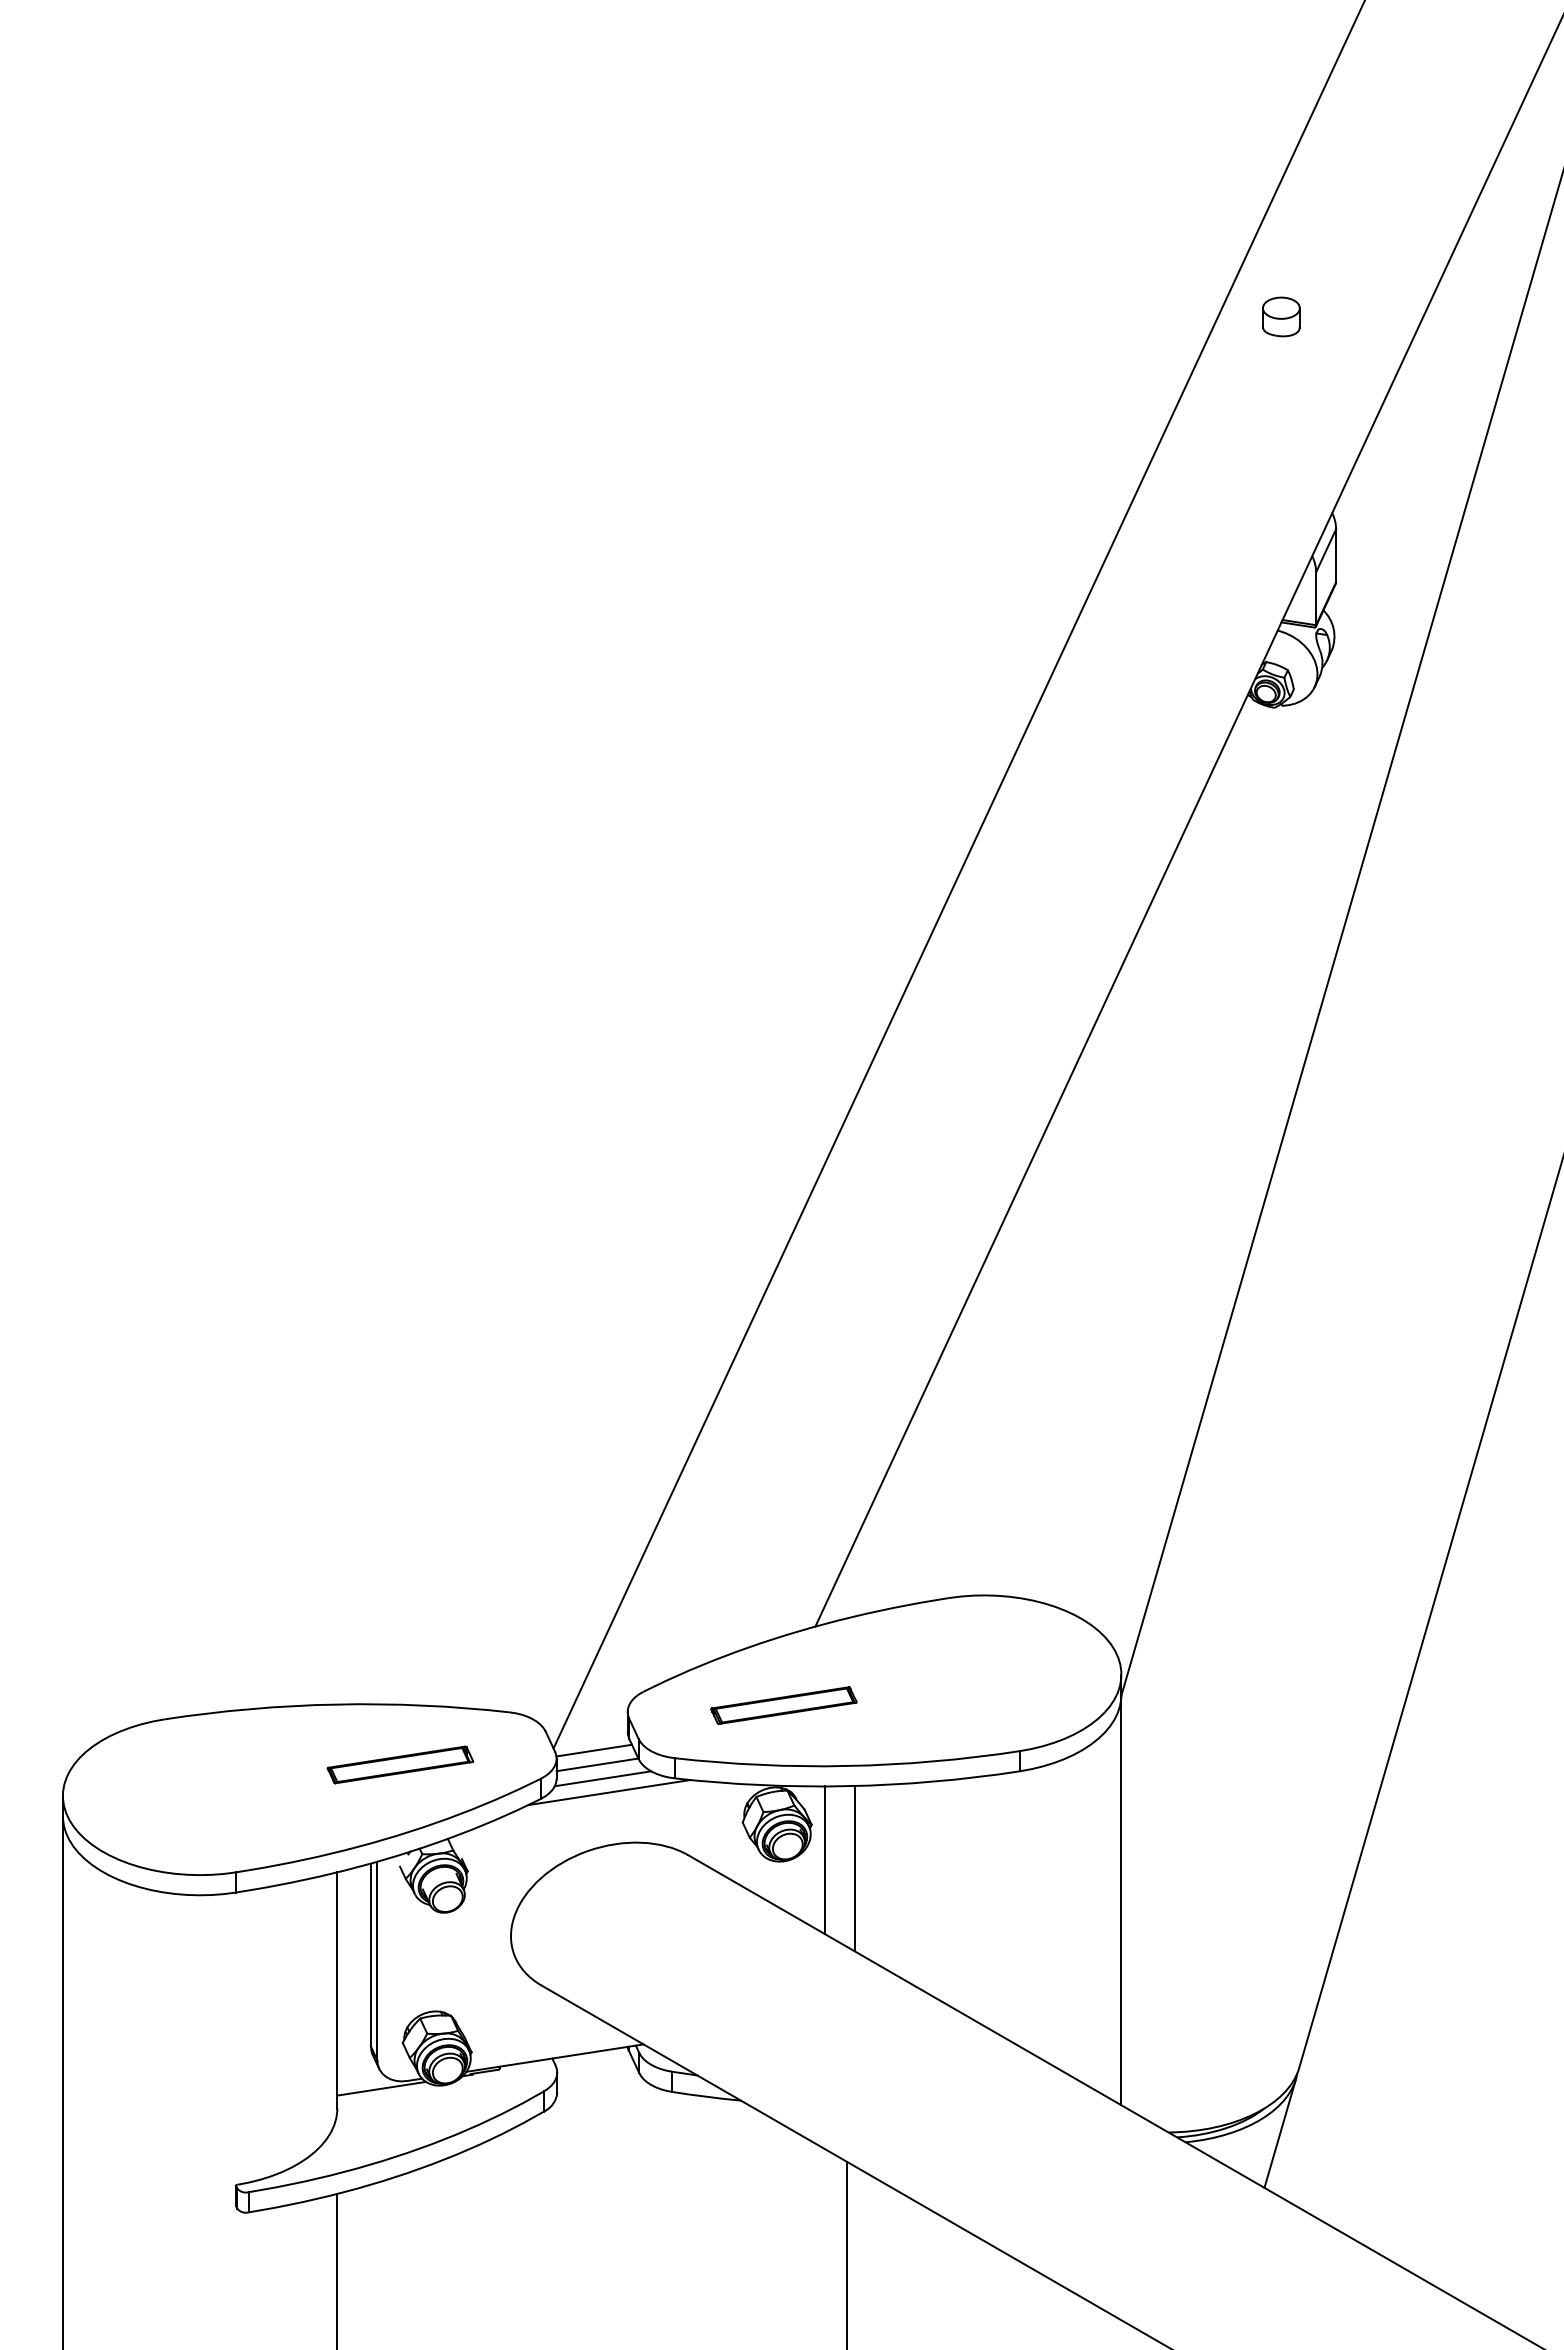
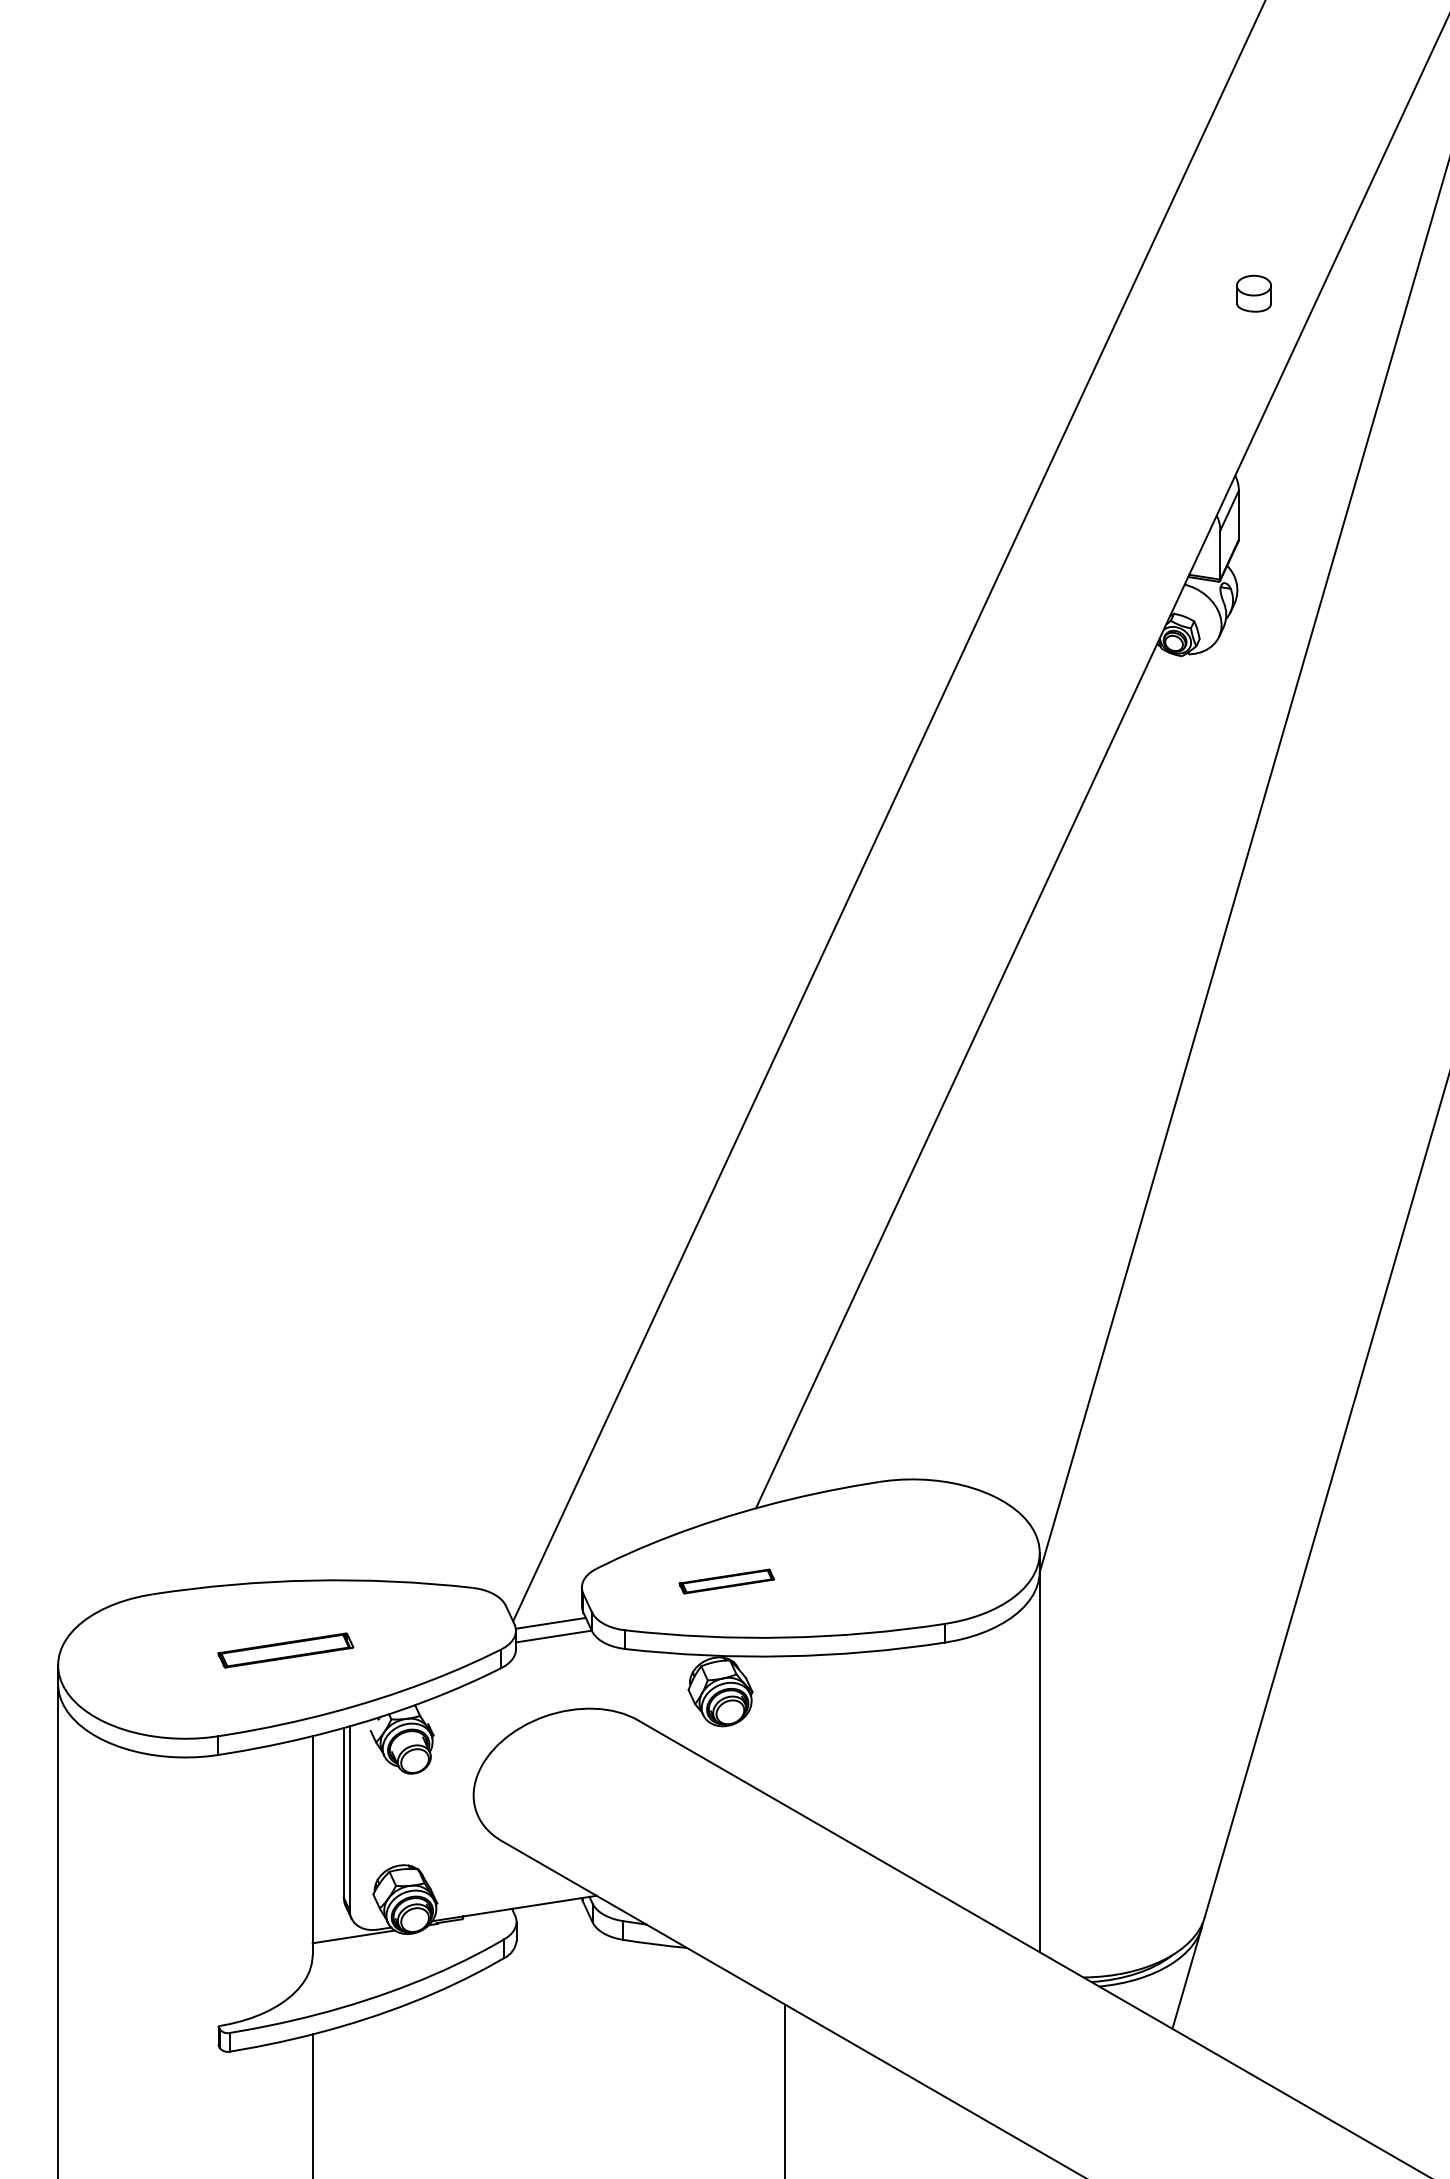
part: (1281, 316) -> (1254, 293), moved
part: (783, 1705) -> (726, 1581), size x0.7
part: (400, 1764) -> (285, 1650), moved
line: (602, 1778) -> (558, 1649), removed
line: (609, 1792) -> (565, 1662), removed
line: (824, 1859) -> (764, 1724), removed
line: (854, 1868) -> (792, 1732), removed

